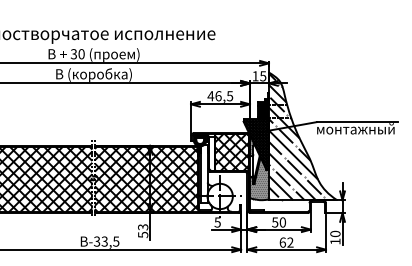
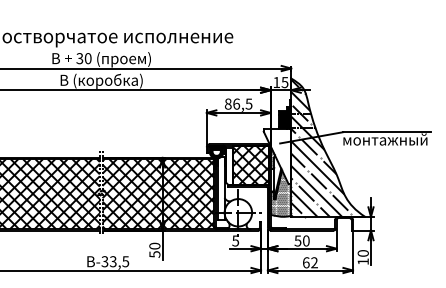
text: (210, 95) -> (227, 103), 46,5 -> 86,5
hatch: (256, 143) -> (277, 155), removed
text: (142, 226) -> (154, 245), 53 -> 50

